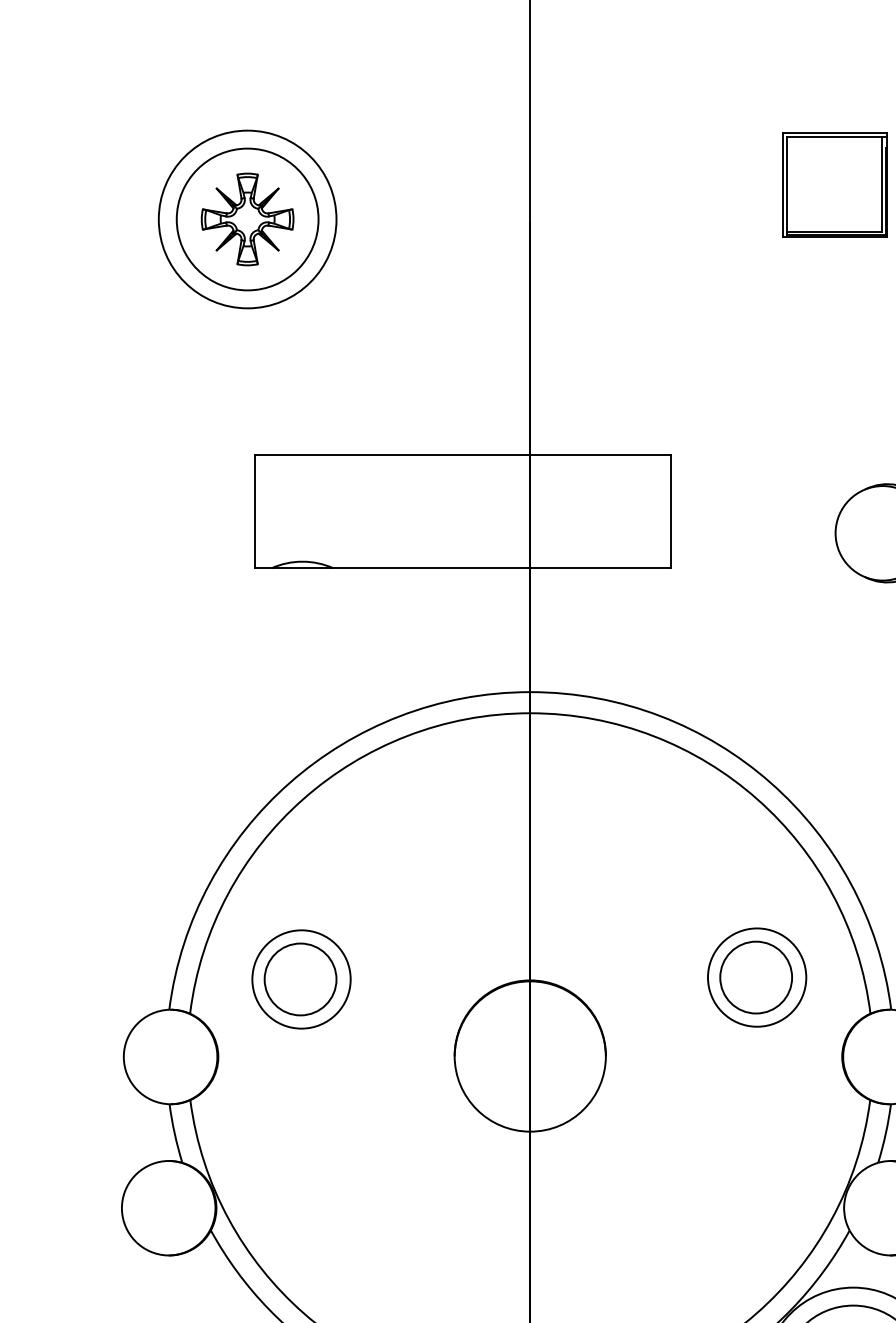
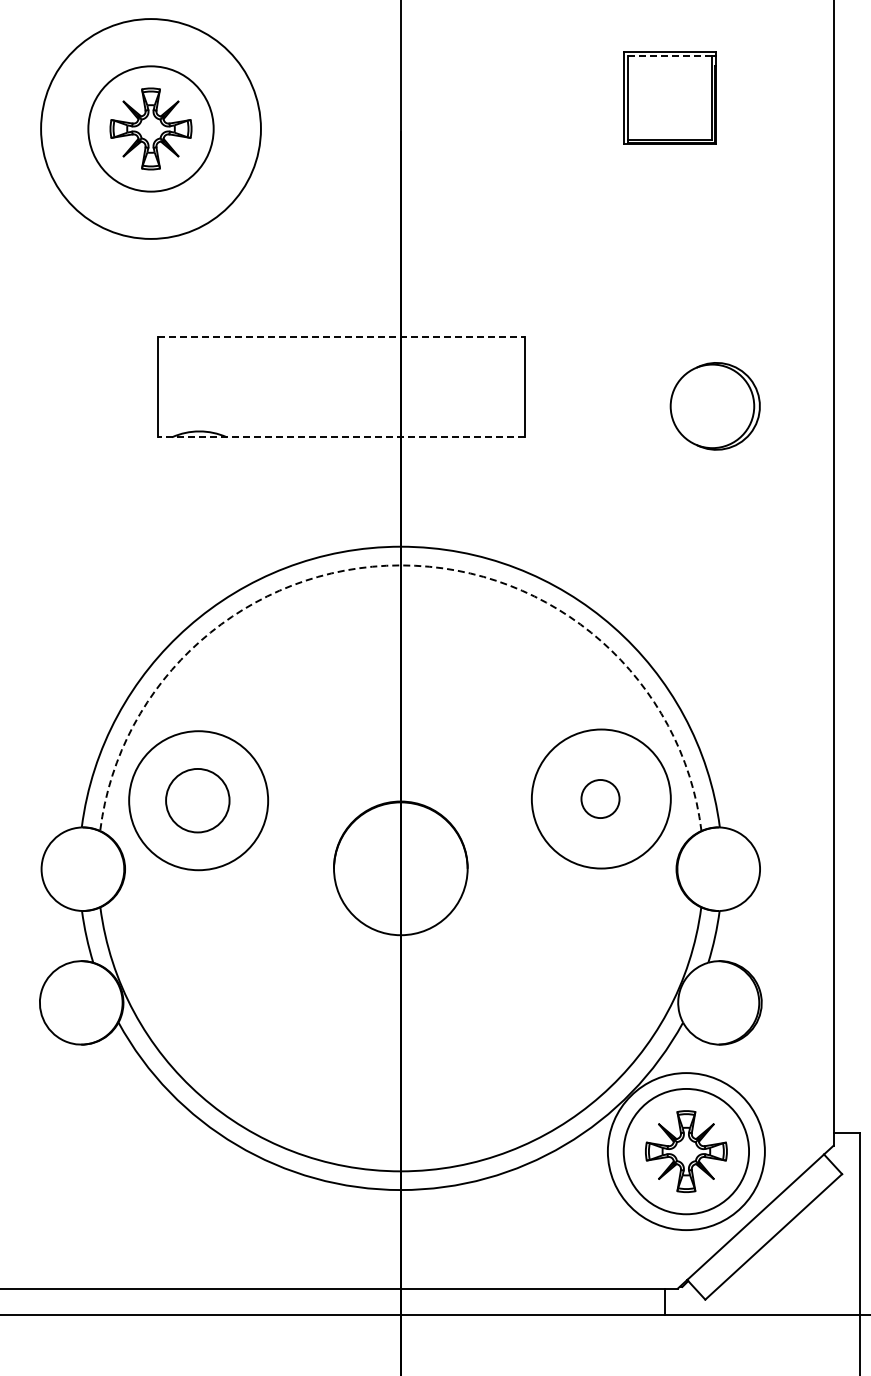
line: (834, 137) -> (669, 56), solid -> dashed
circle: (247, 218) -> (150, 128), size x1.4
line: (463, 455) -> (341, 337), solid -> dashed
line: (463, 568) -> (341, 437), solid -> dashed
arc: (529, 713) -> (400, 565), solid -> dashed
circle: (756, 976) -> (600, 798), size x0.6
circle: (756, 976) -> (600, 798), size x1.6
circle: (301, 979) -> (198, 800), size x1.6

